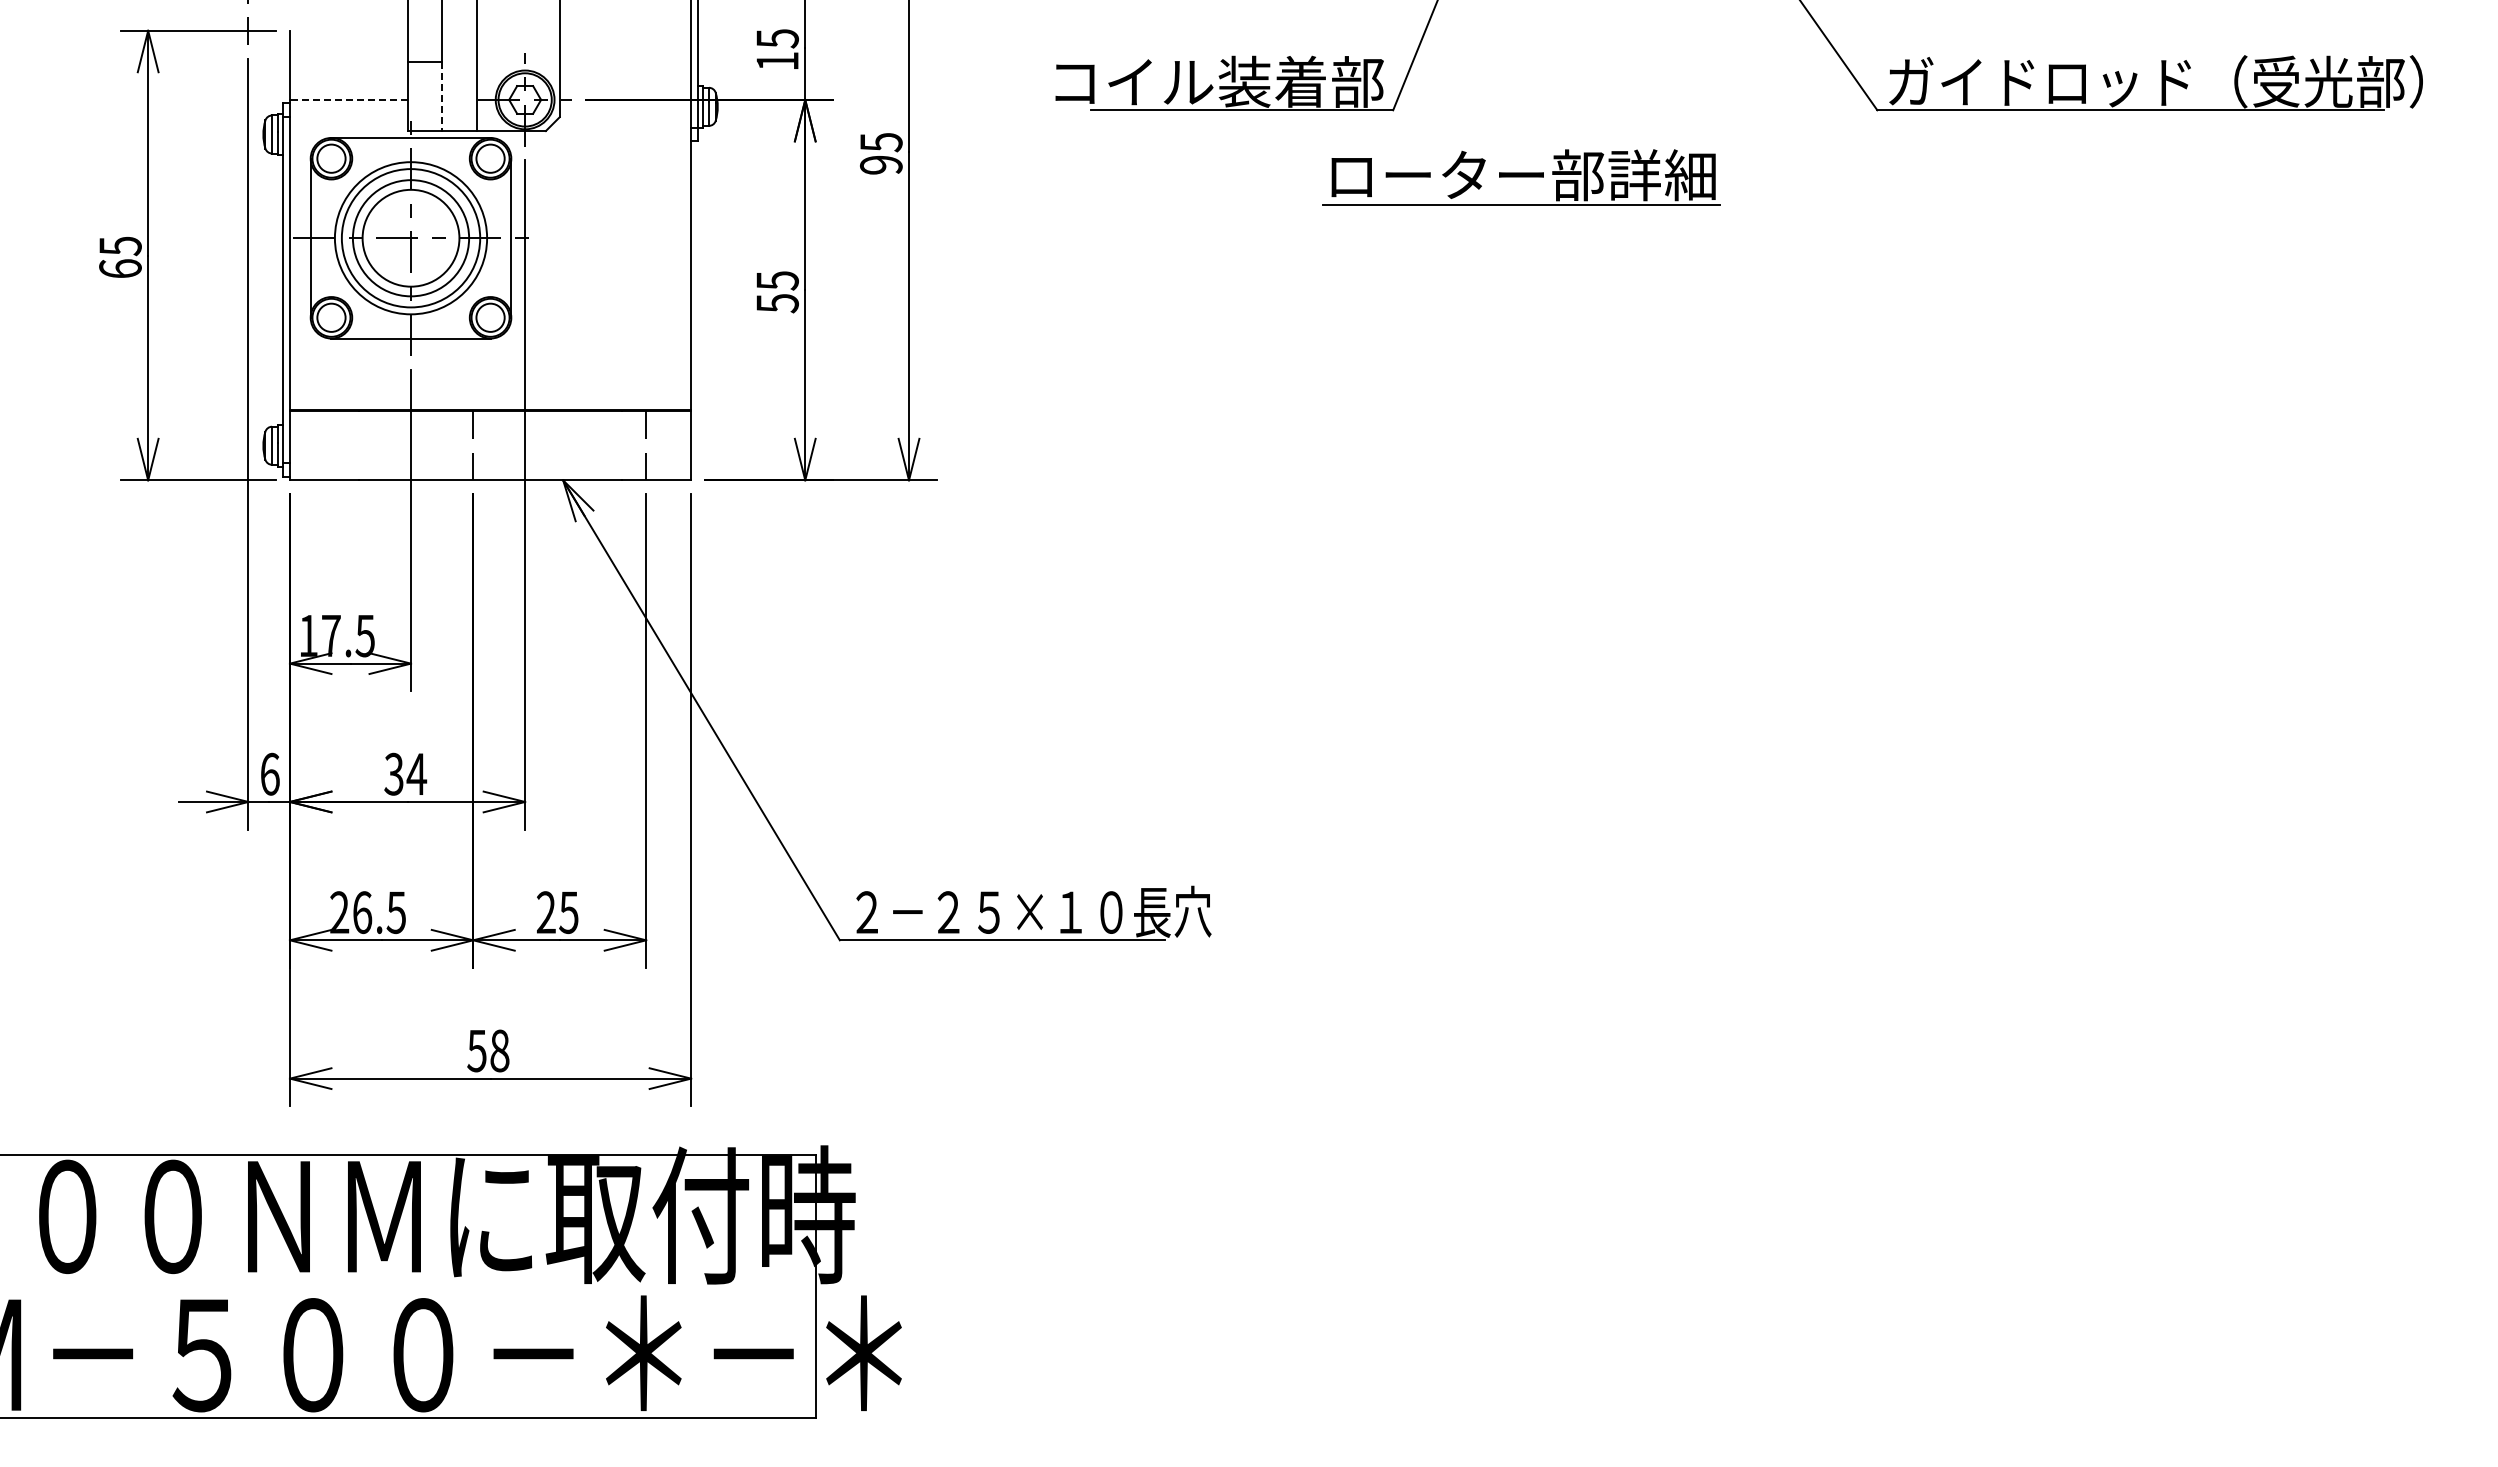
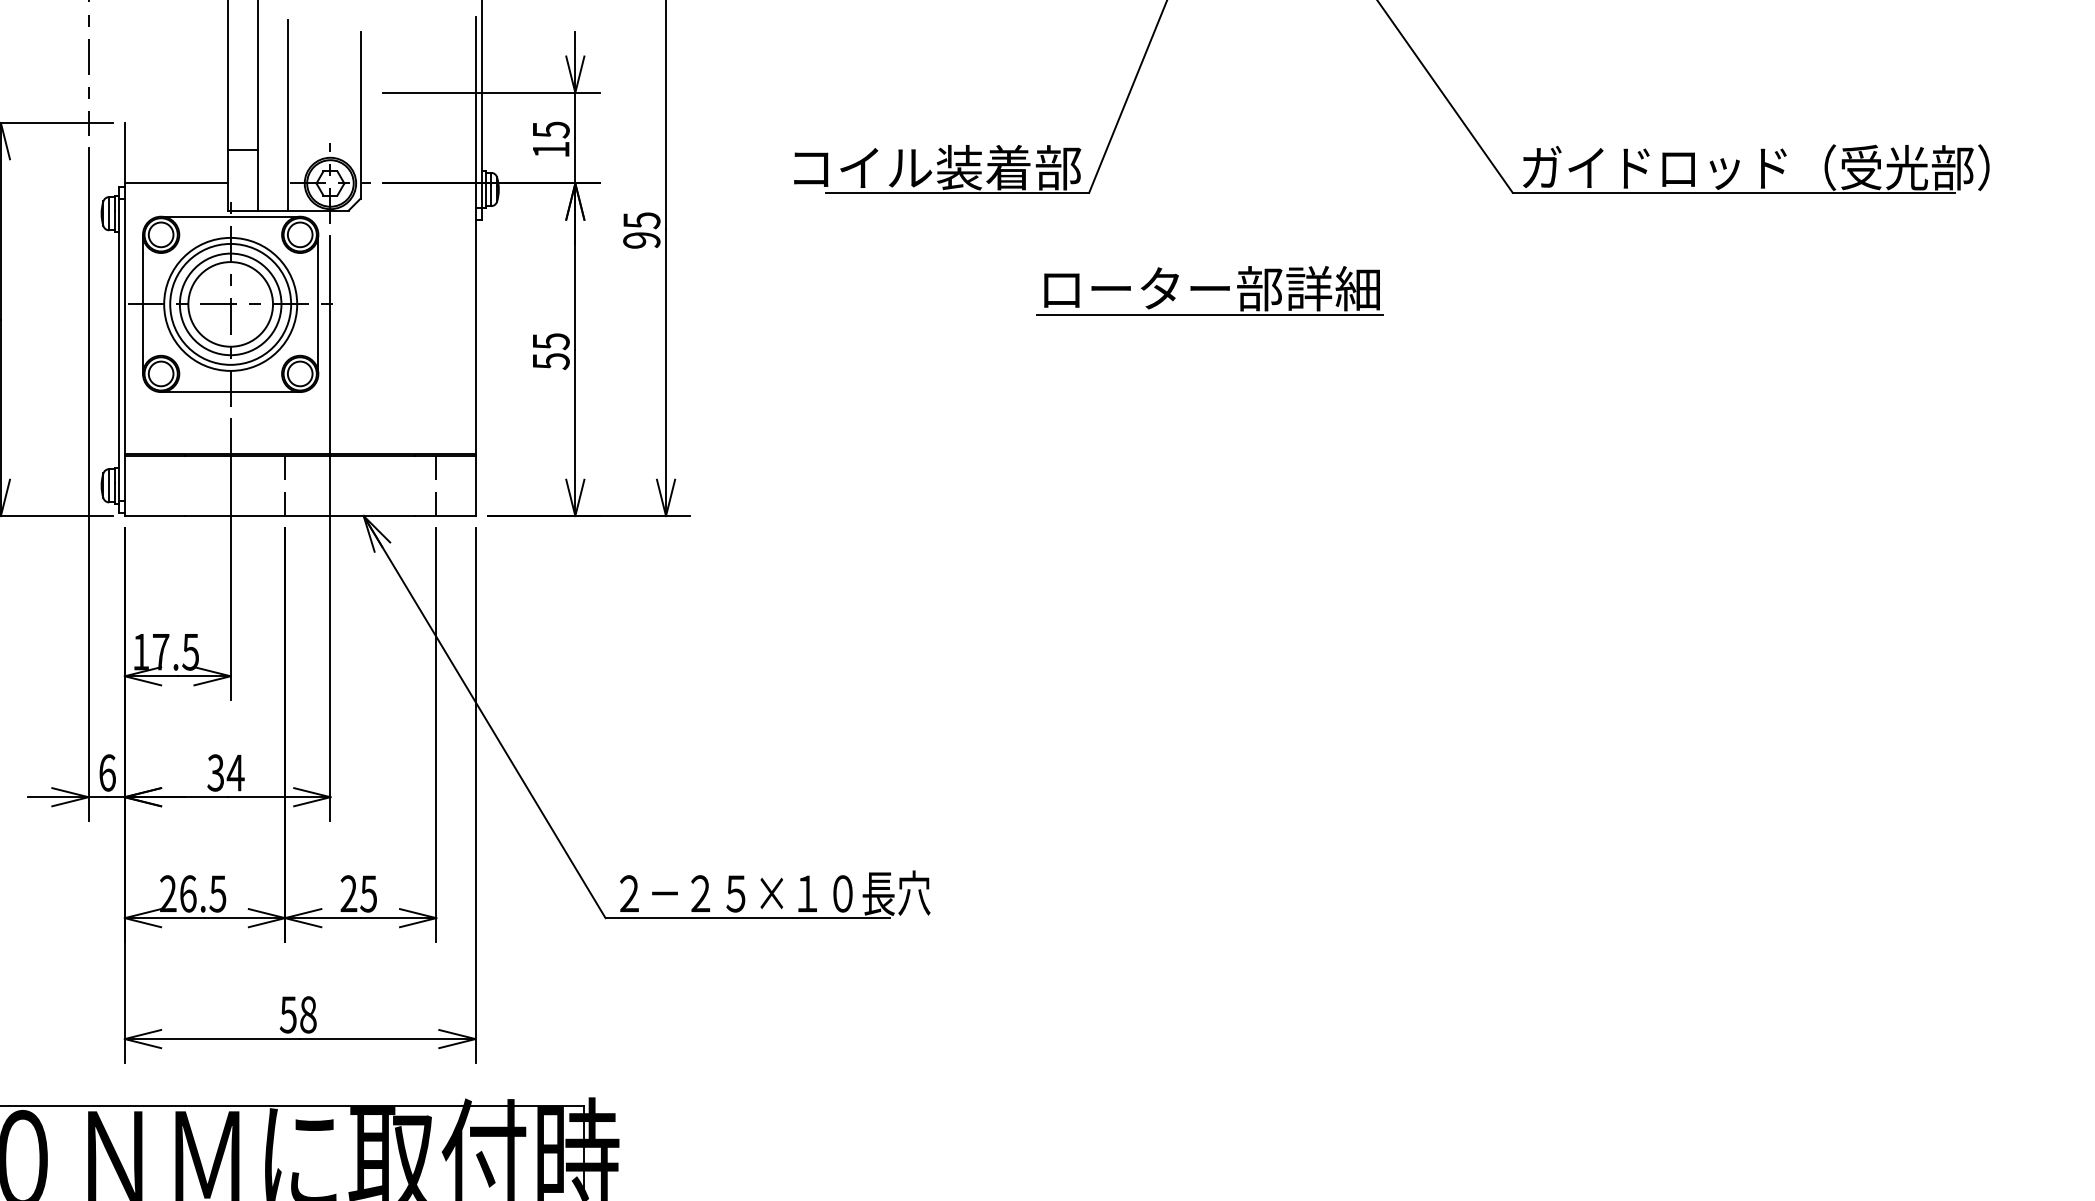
line: (442, 96) -> (258, 180), dashed -> solid
line: (348, 99) -> (176, 183), dashed -> solid
part: (1521, 177) -> (1210, 290), moved

